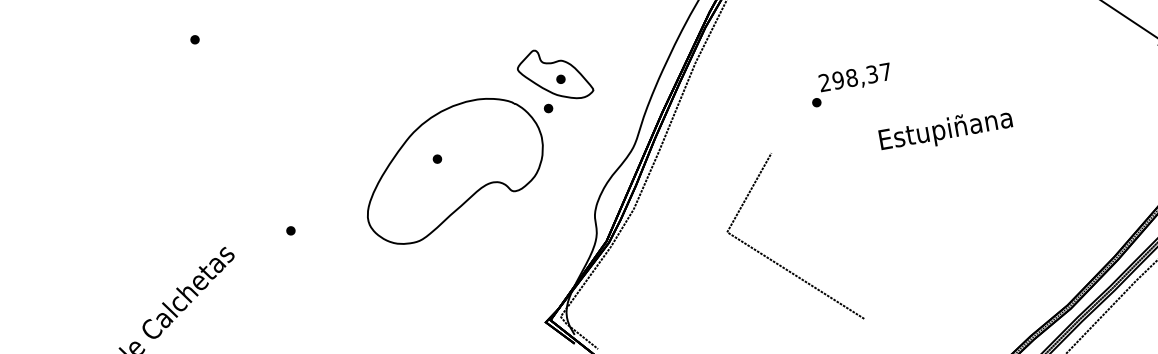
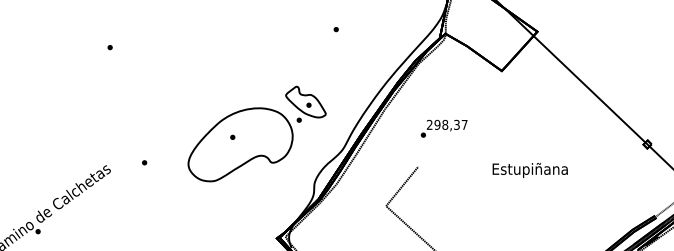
text: (849, 84) -> (443, 128), moved
text: (944, 129) -> (529, 169), moved

